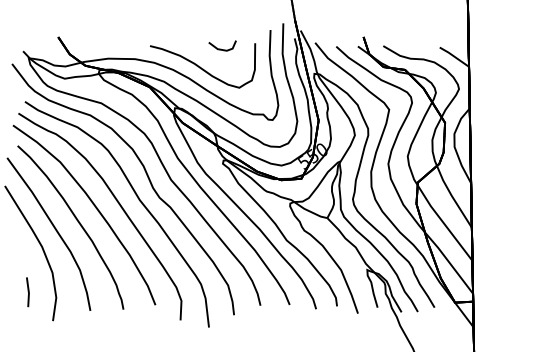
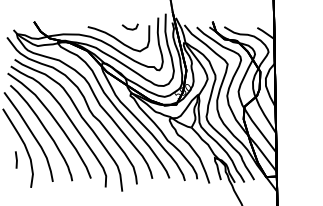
line: (28, 291) -> (16, 159), moved

